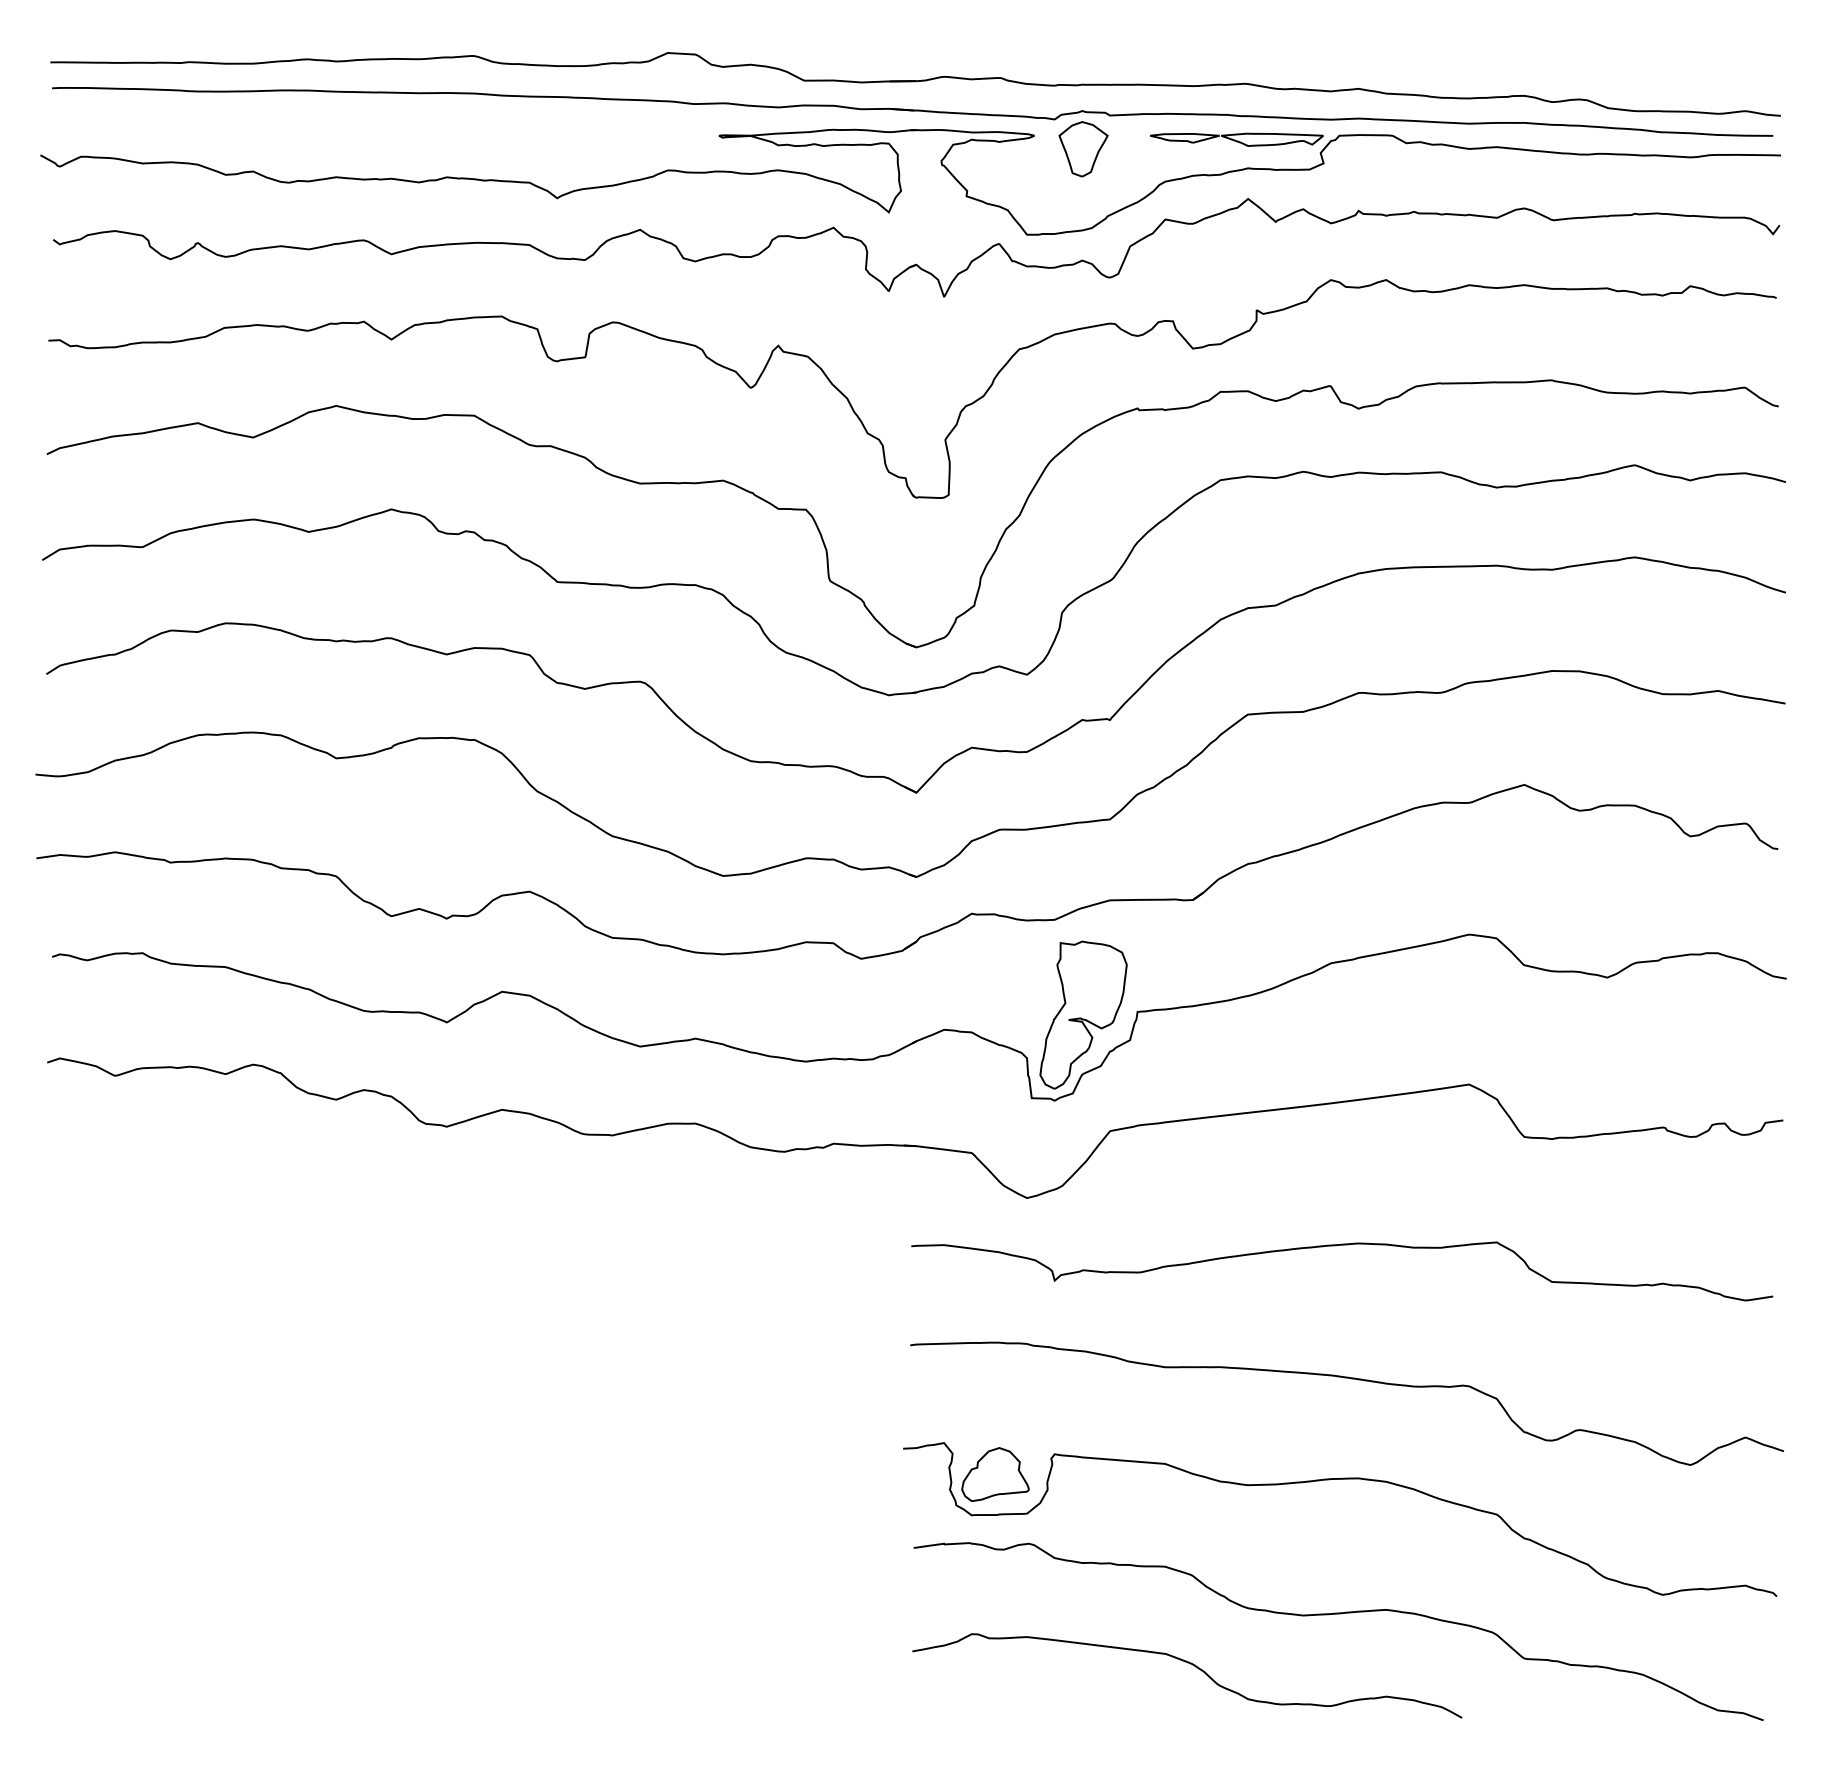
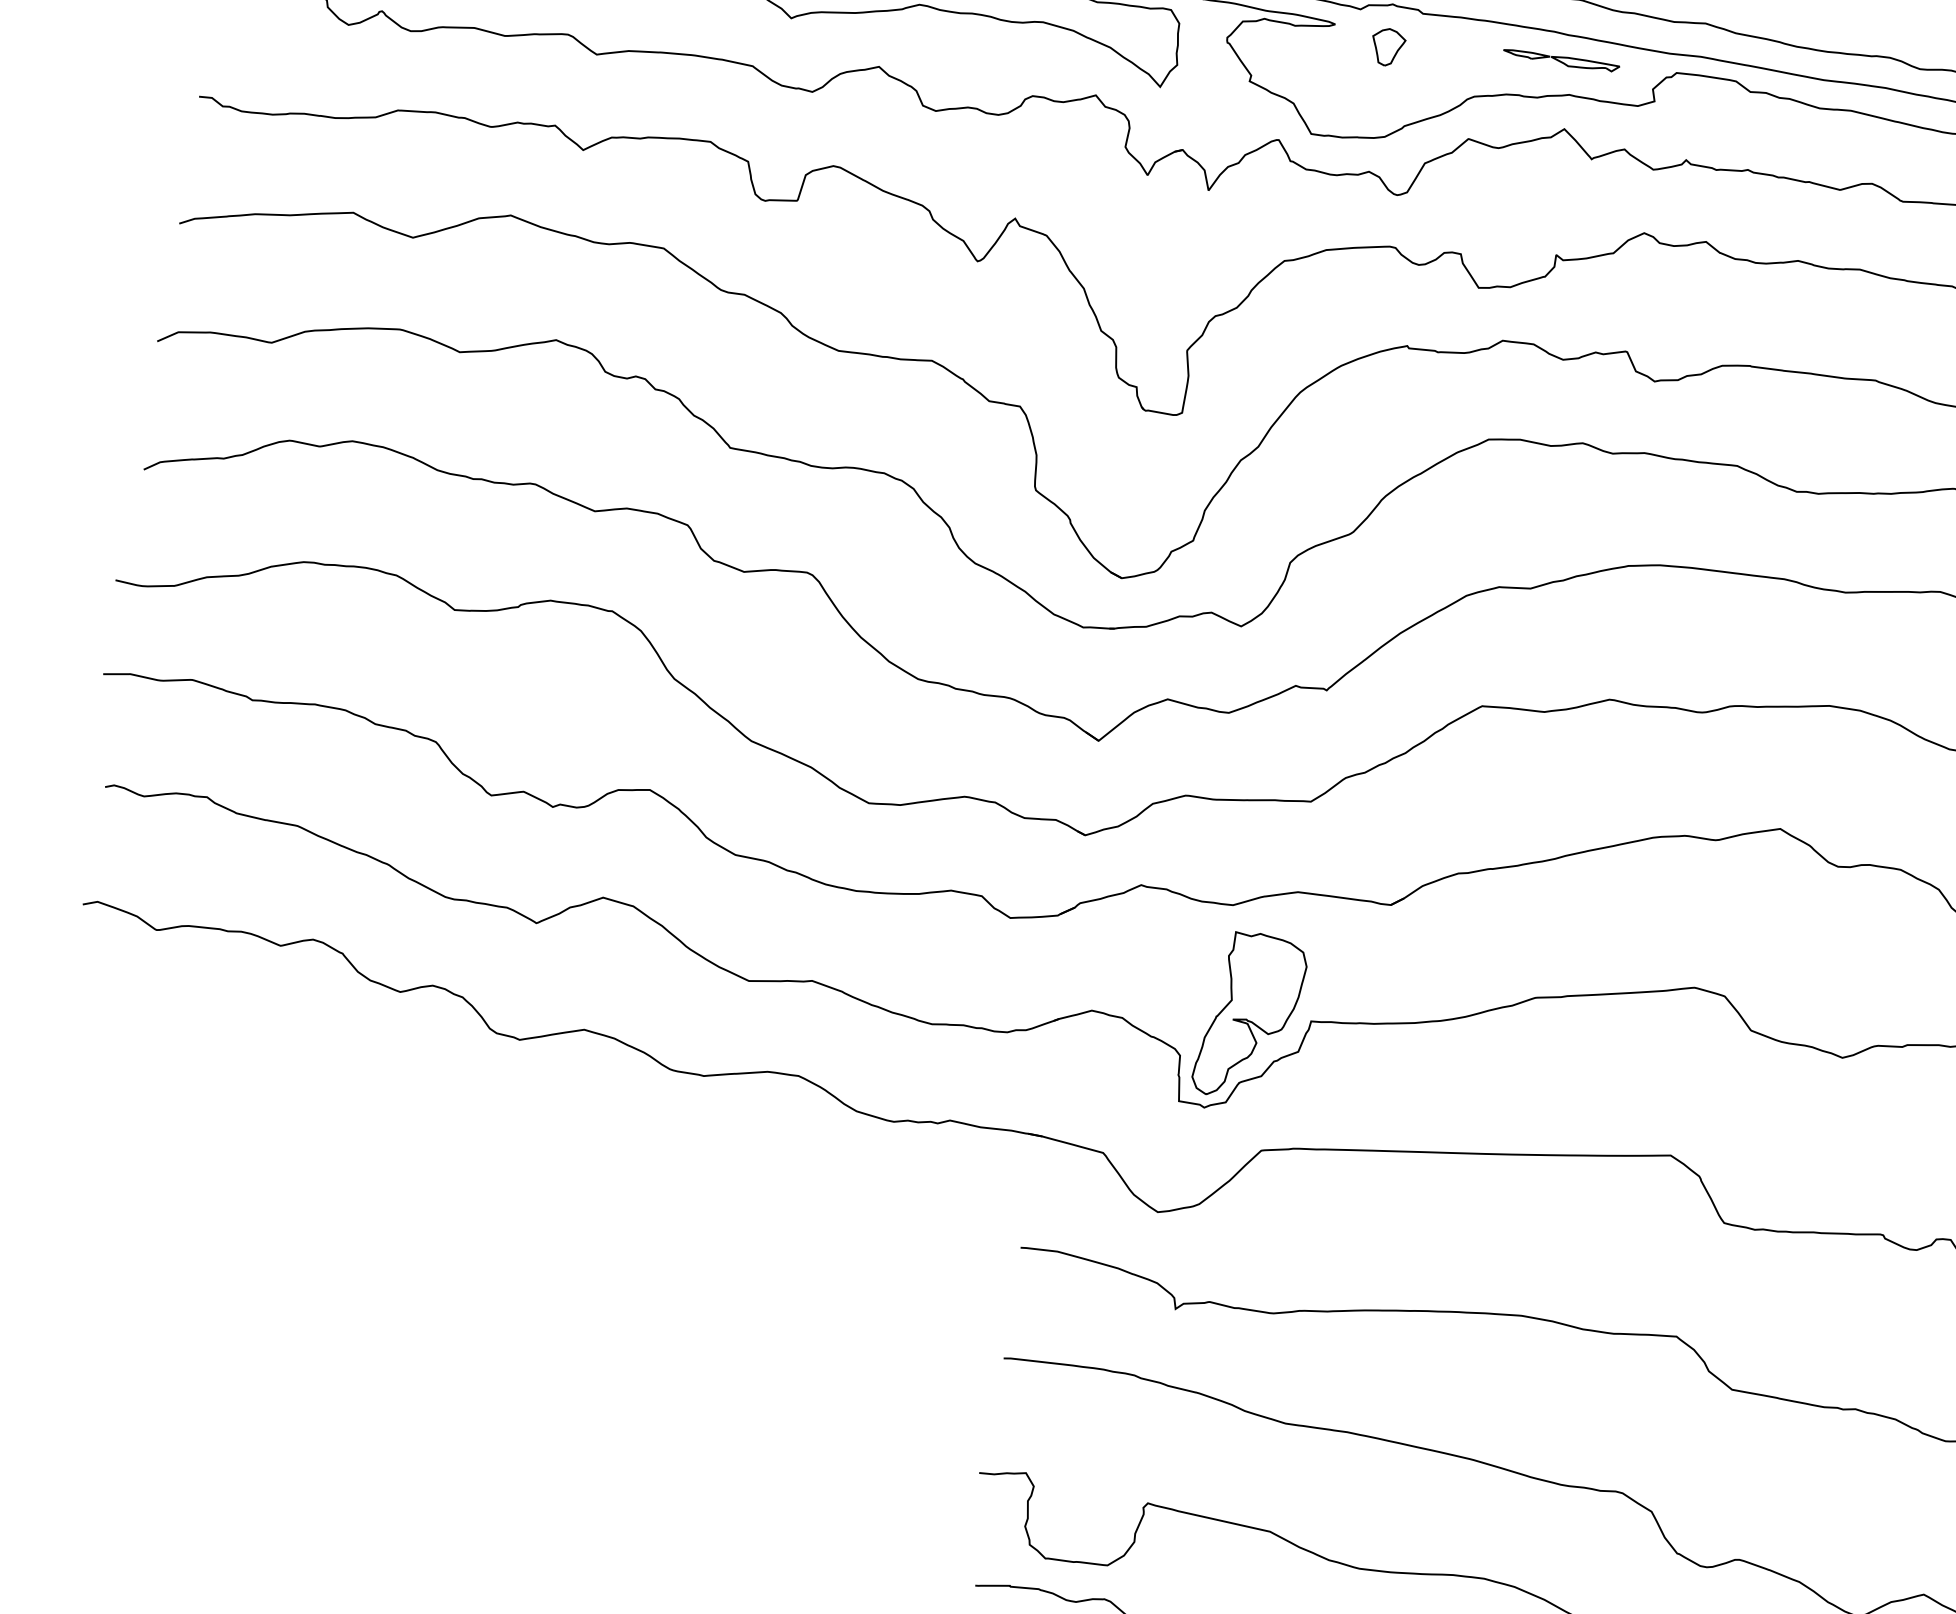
part: (1236, 139) -> (1560, 60), size x0.6
part: (1083, 149) -> (1388, 47), size x0.6
part: (995, 1474) -> (1078, 1516), removed

